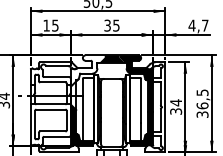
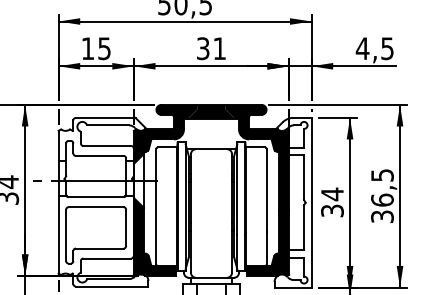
text: (116, 25) -> (219, 48), 35 -> 31
text: (205, 25) -> (388, 48), 4,7 -> 4,5
fill: (87, 70) -> (165, 133), added

